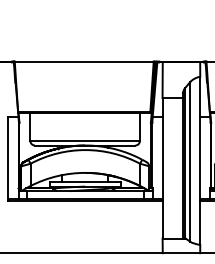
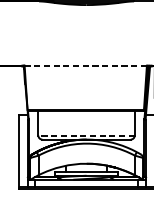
line: (83, 61) -> (85, 65), solid -> dashed
line: (85, 140) -> (86, 135), solid -> dashed

